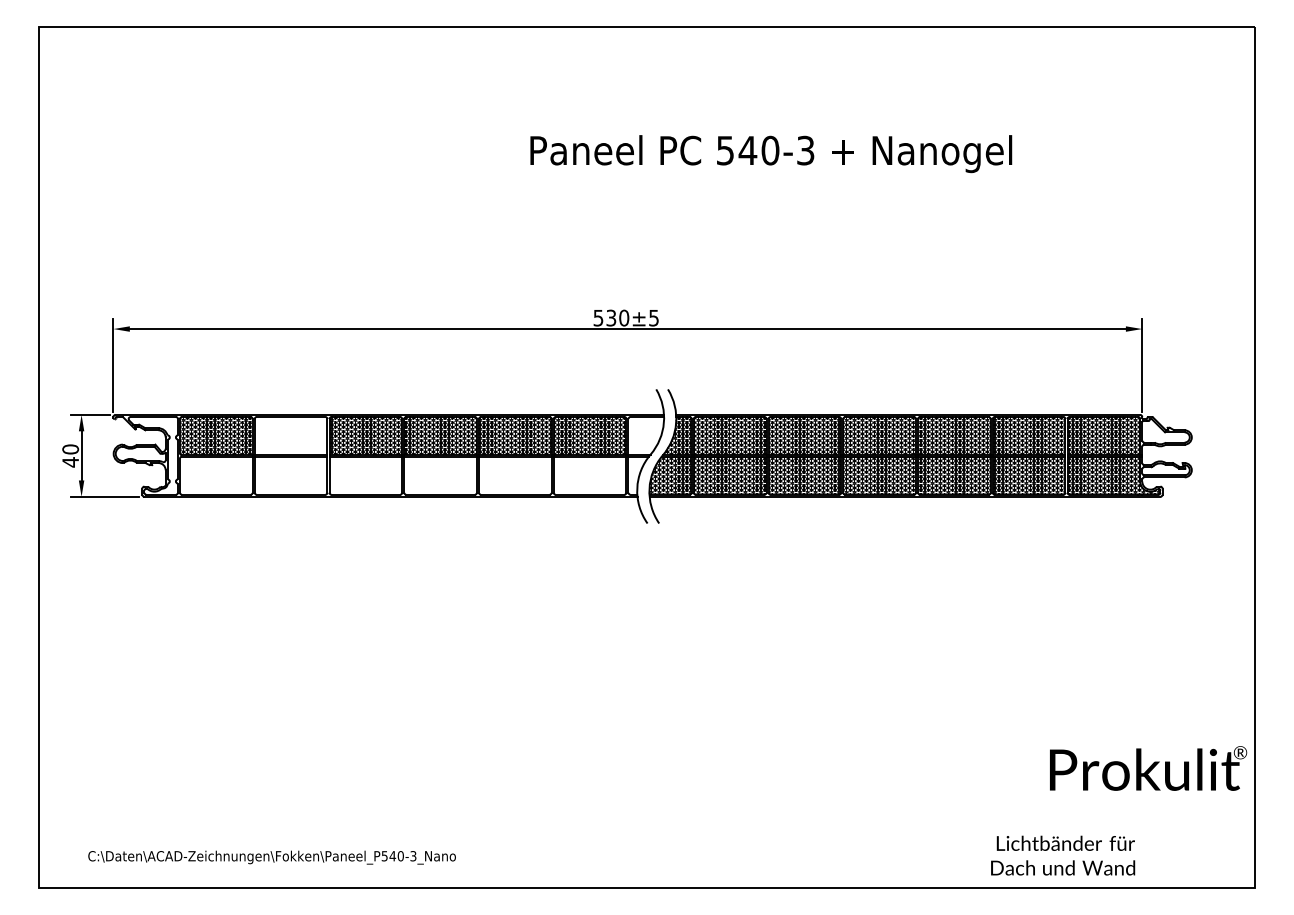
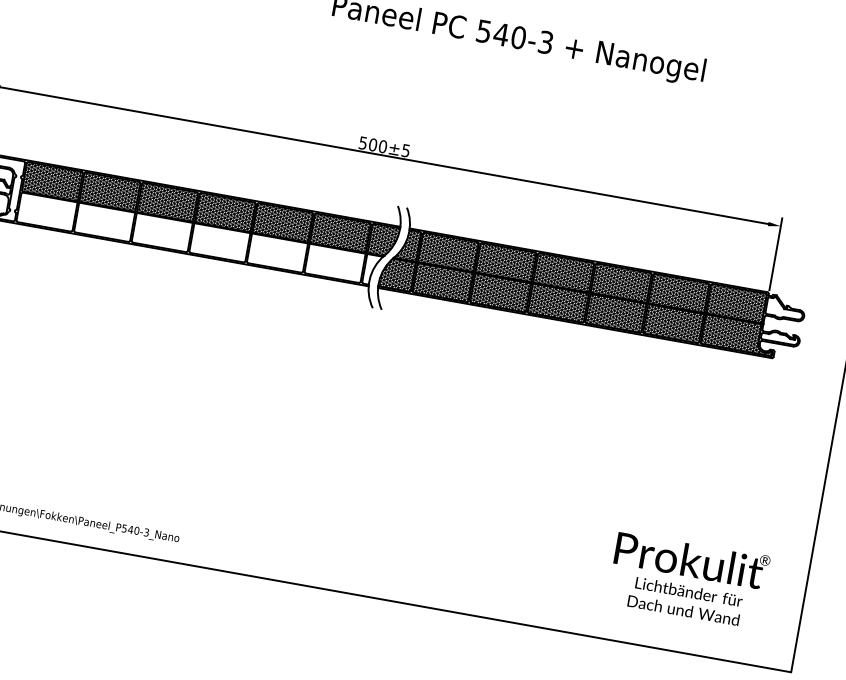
text: (611, 317) -> (373, 144), 530±5 -> 500±5
hatch: (290, 435) -> (109, 191), added
hatch: (646, 435) -> (384, 240), added
text: (1148, 768) -> (692, 559), moved
text: (1063, 855) -> (685, 600), moved

